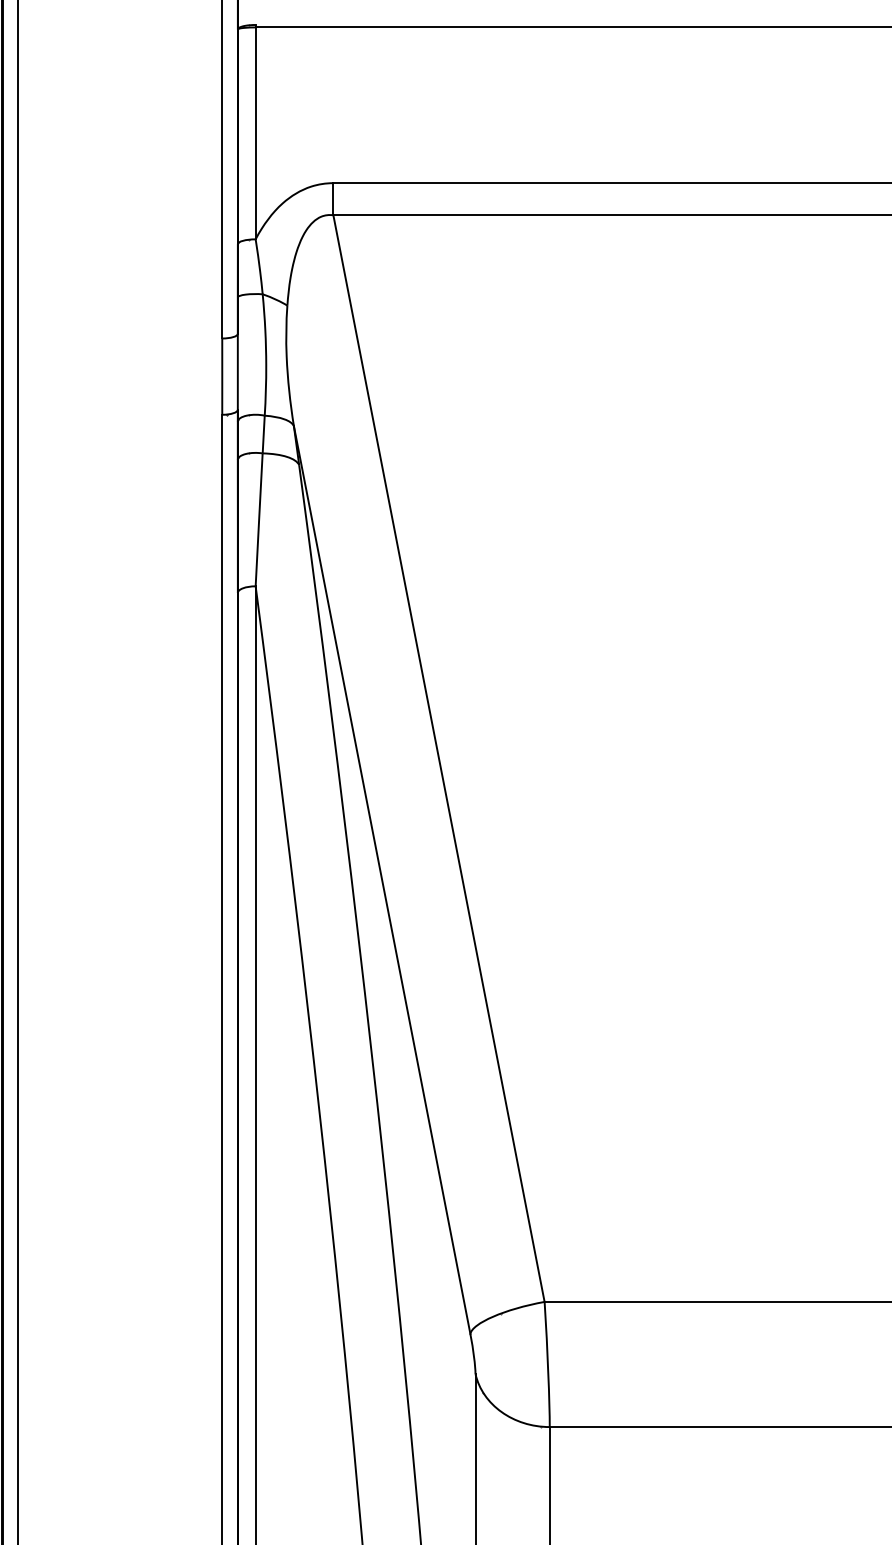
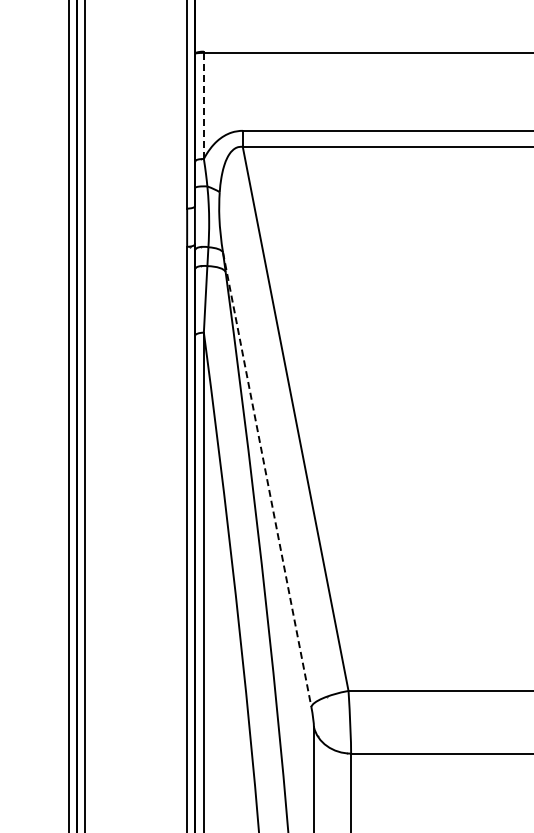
line: (254, 134) -> (203, 106), solid -> dashed
line: (382, 879) -> (267, 479), solid -> dashed

